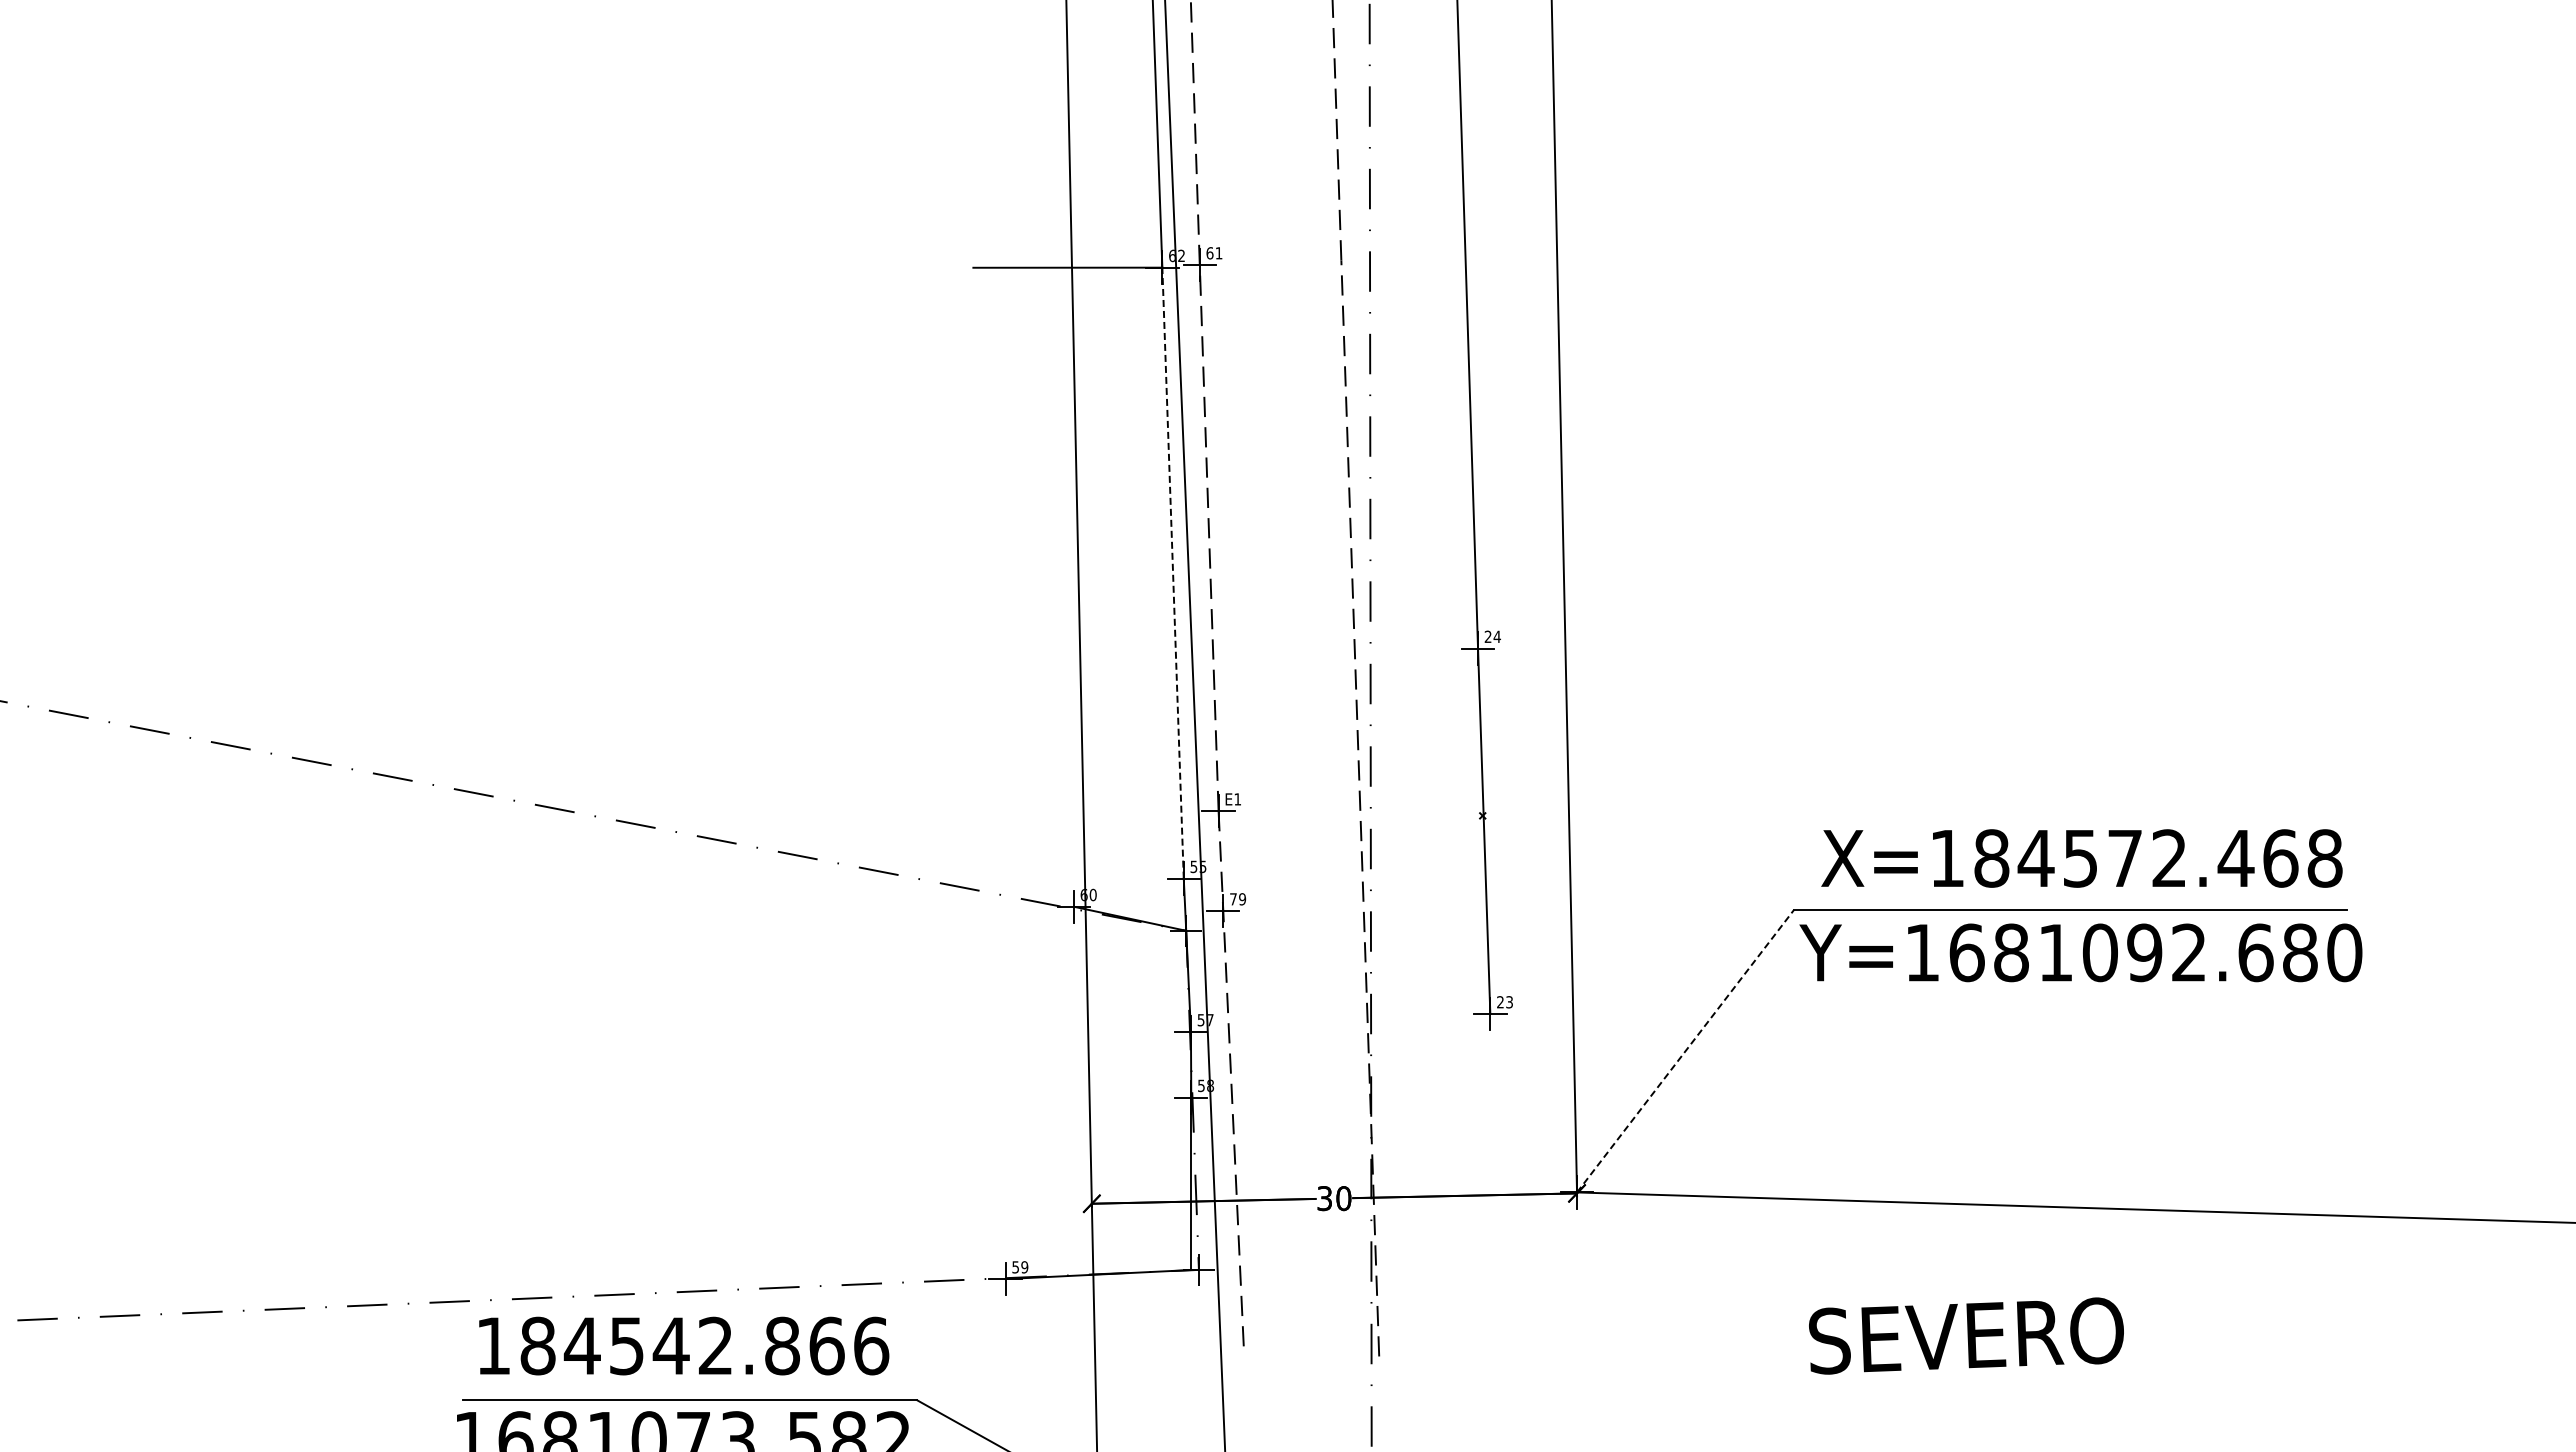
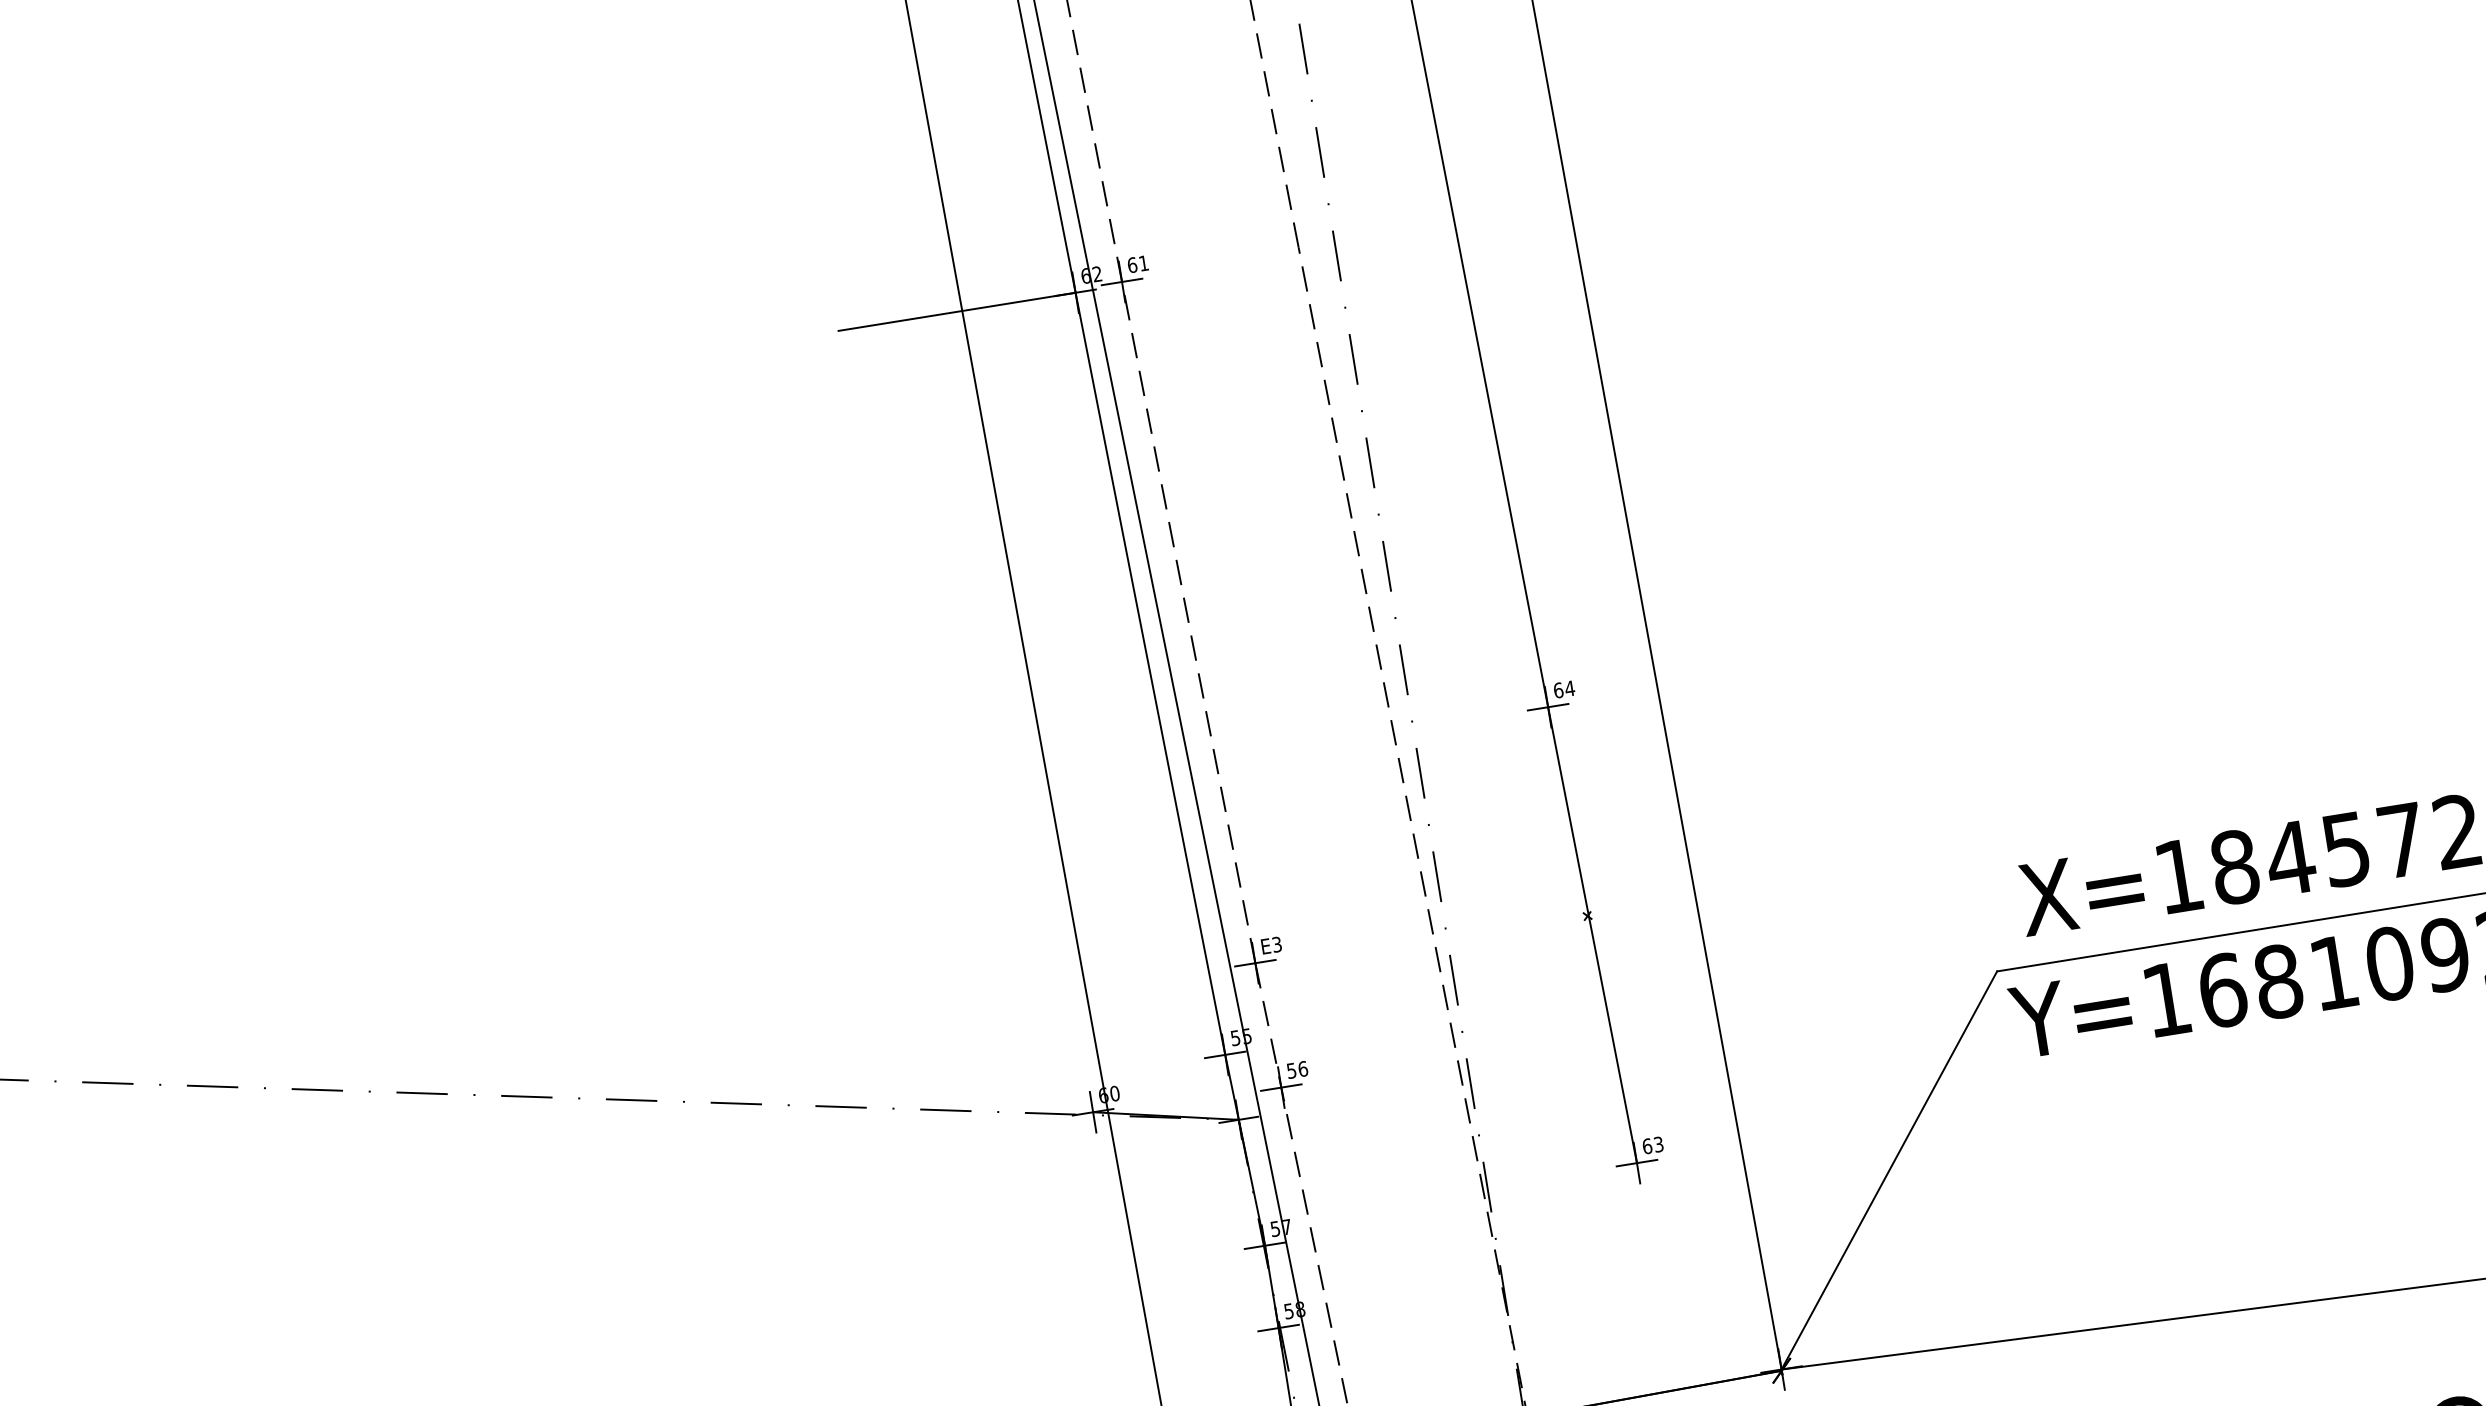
line: (1173, 573) -> (1151, 674), dashed -> solid
text: (1487, 636) -> (1557, 690), 24 -> 64
text: (1237, 799) -> (1276, 944), E1 -> E3
text: (1238, 899) -> (1298, 1070), 79 -> 56
text: (1500, 1002) -> (1647, 1146), 23 -> 63
line: (1685, 1050) -> (1889, 1169), dashed -> solid

